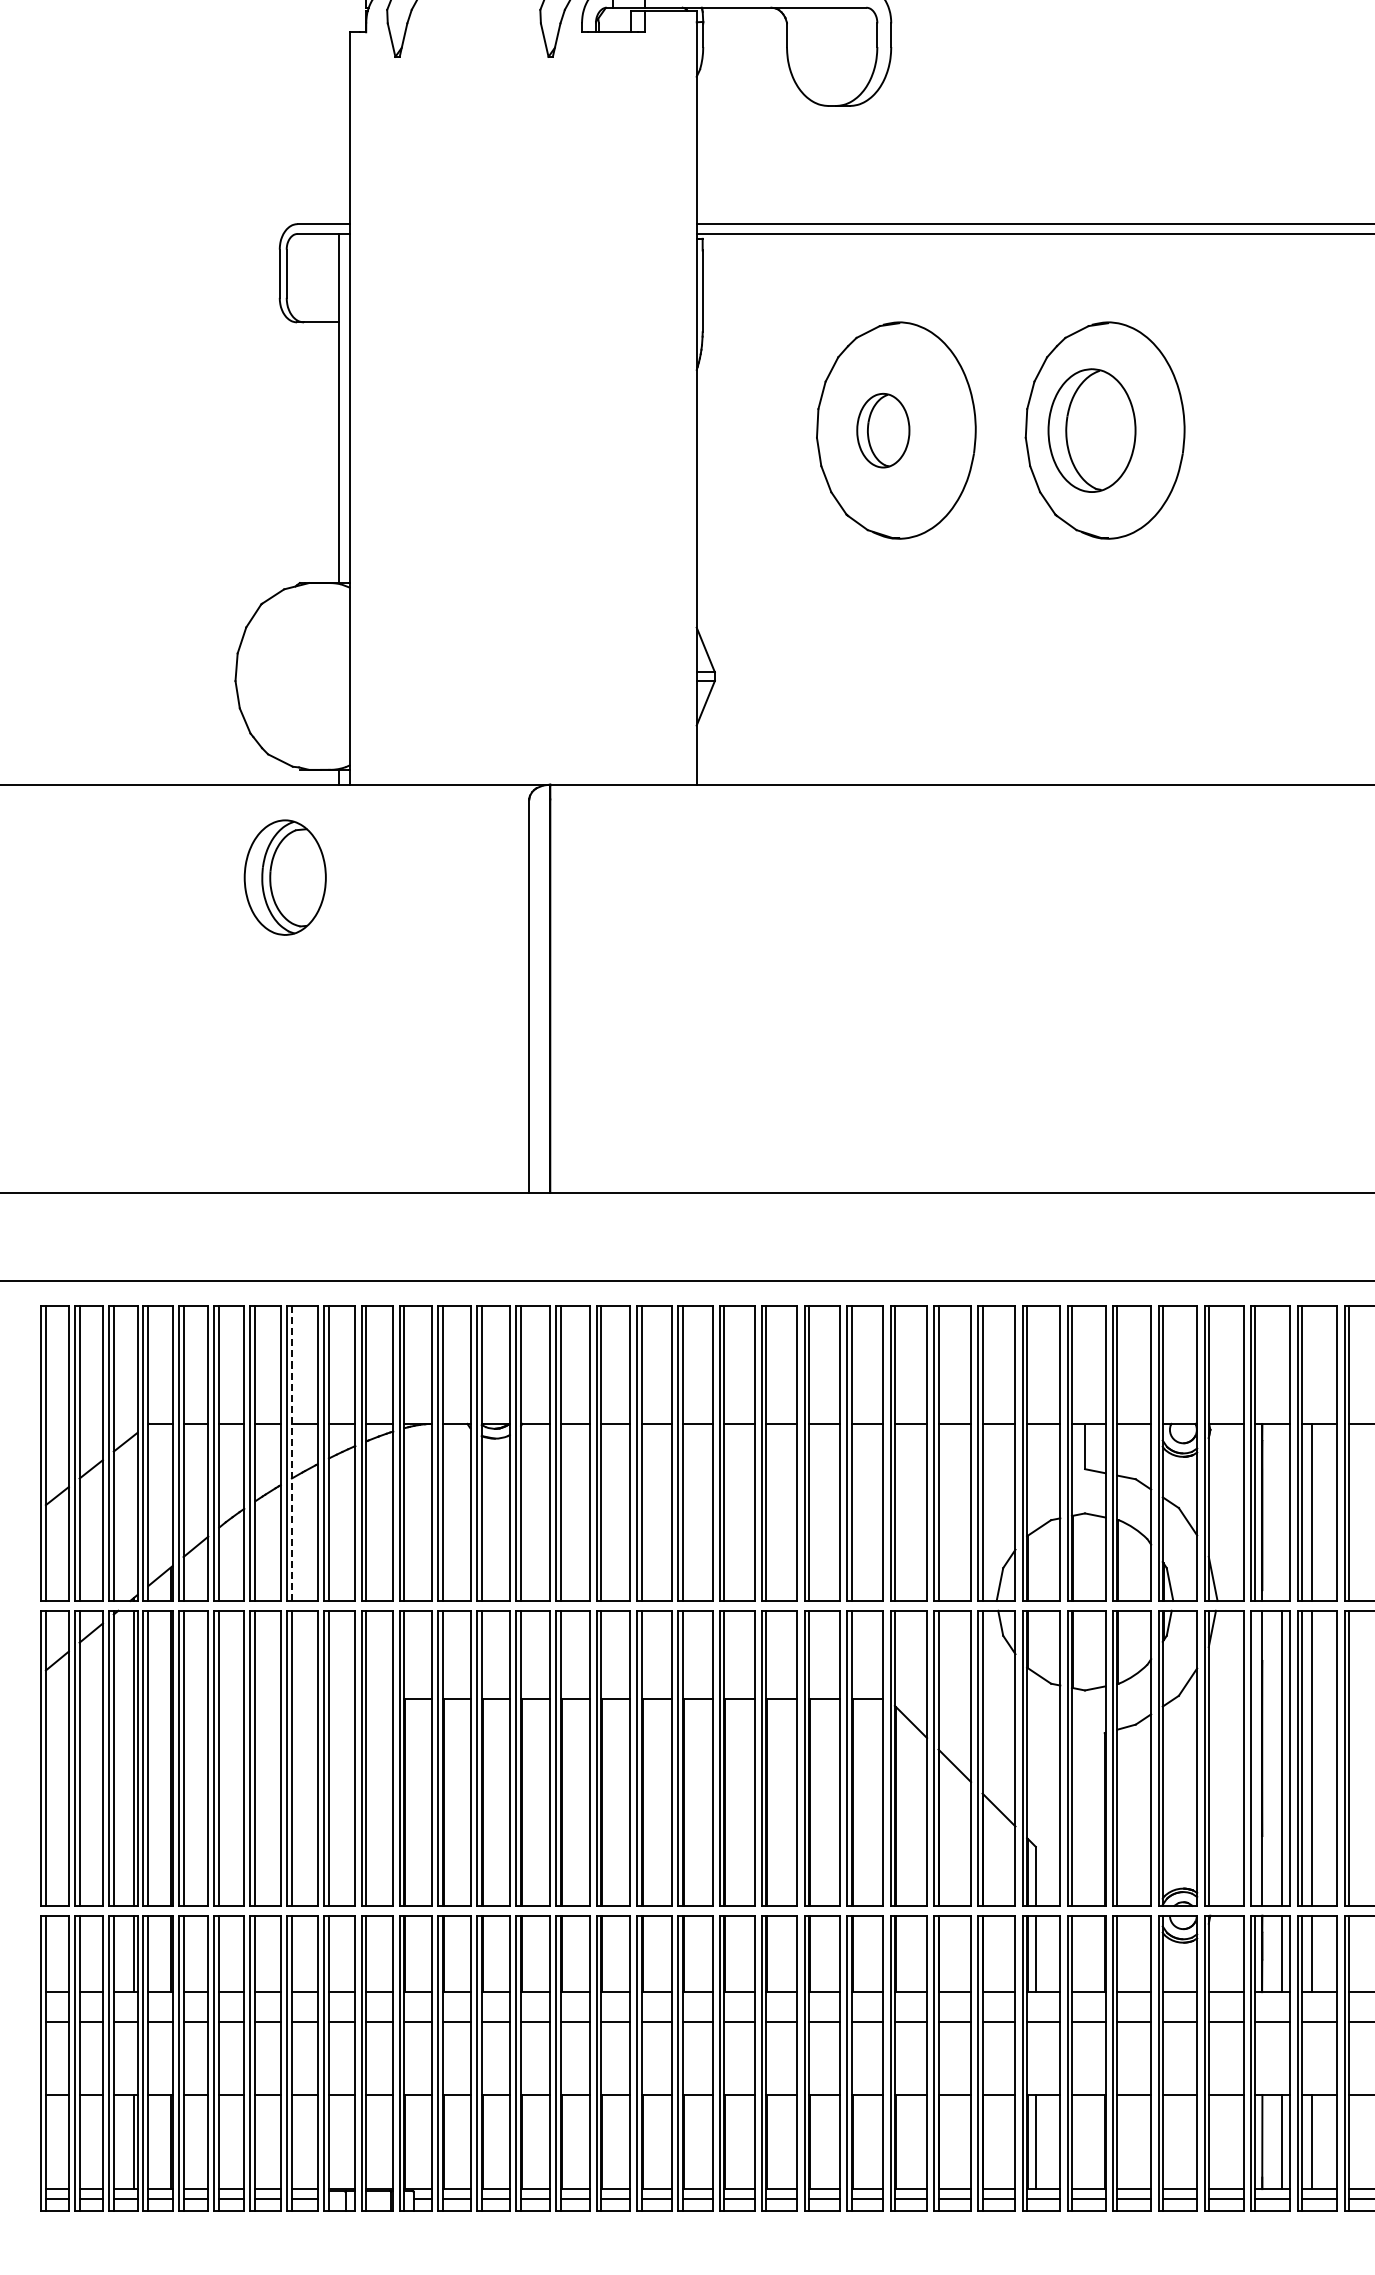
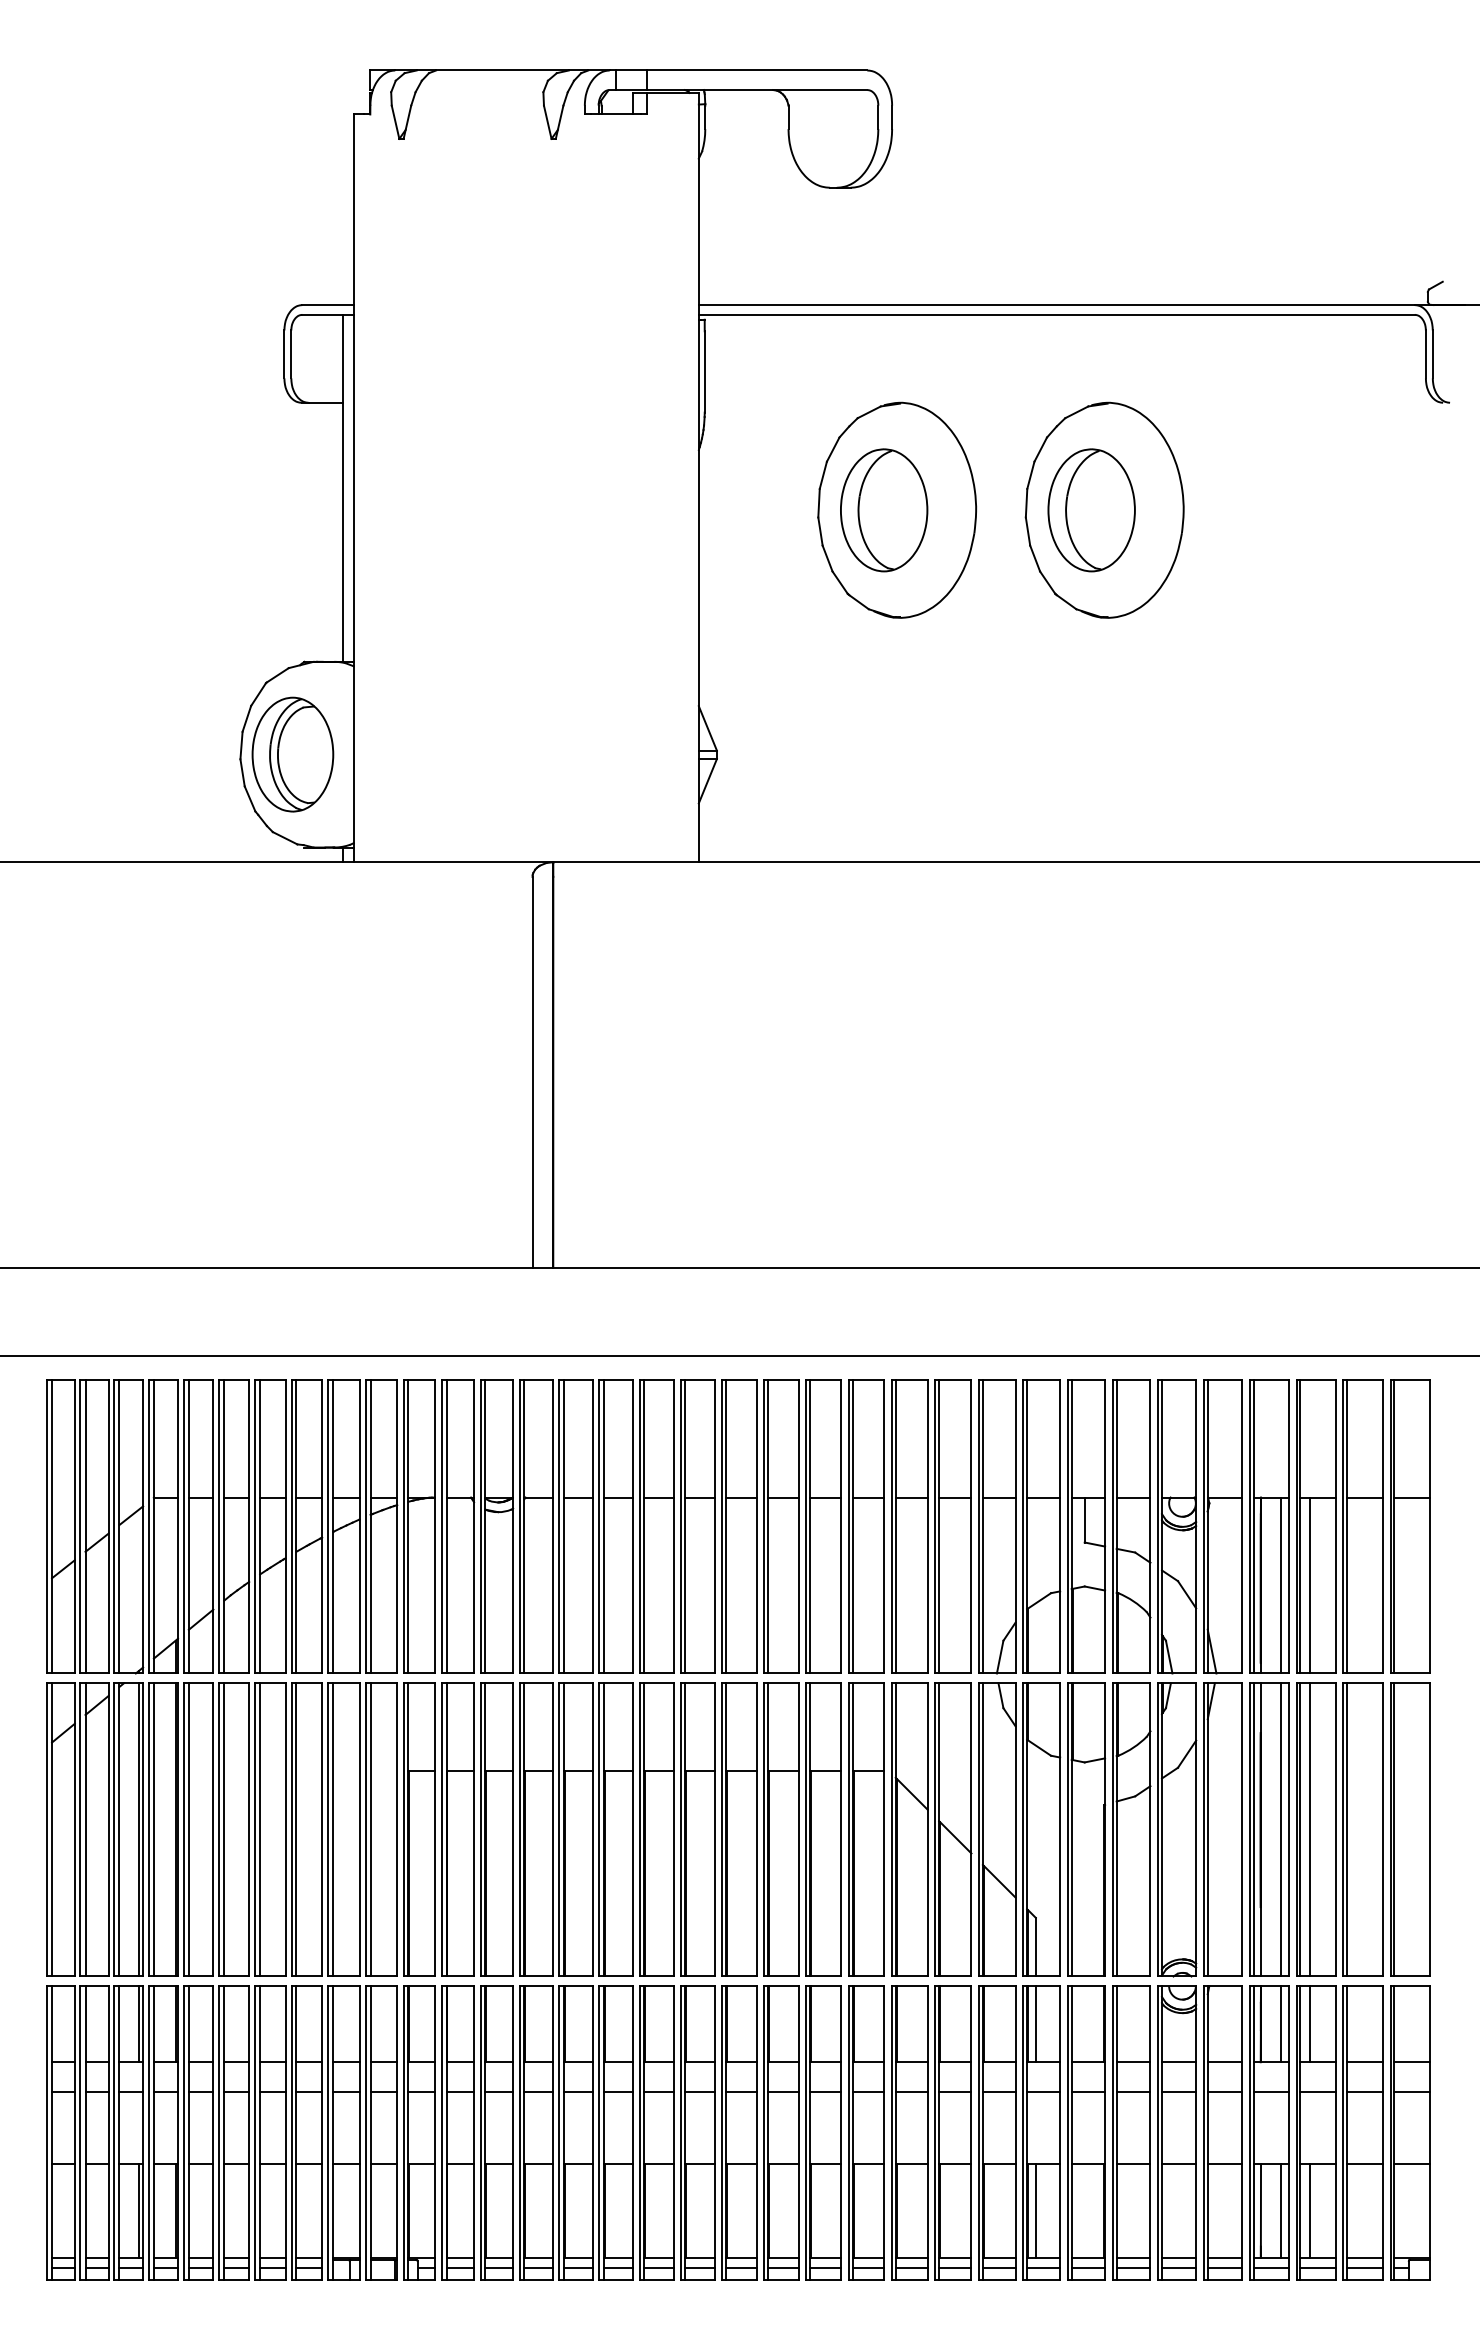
part: (883, 430) -> (884, 510), size x1.67
part: (284, 877) -> (292, 754), moved
line: (291, 1453) -> (296, 1526), dashed -> solid
line: (1282, 1512) -> (1280, 1585), added
line: (1254, 1757) -> (1253, 1829), added

